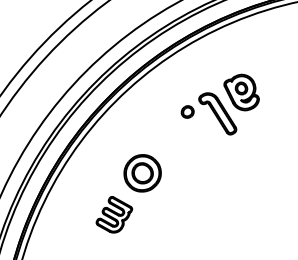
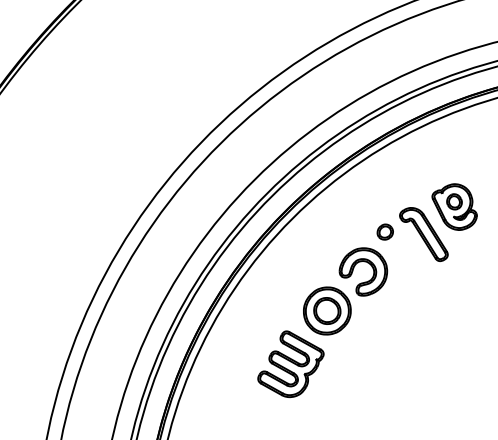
part: (173, 136) -> (367, 263), added
part: (114, 214) -> (290, 364), size x1.43

